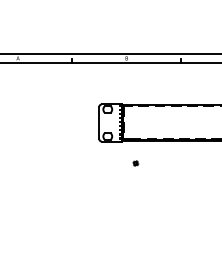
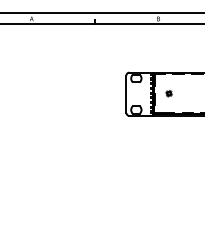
part: (135, 163) -> (168, 93), moved

